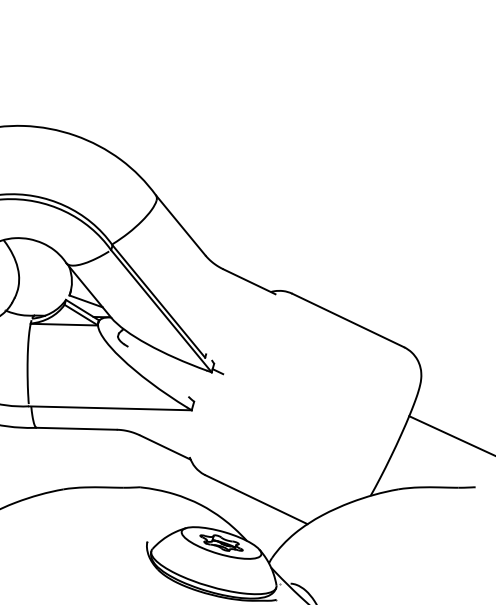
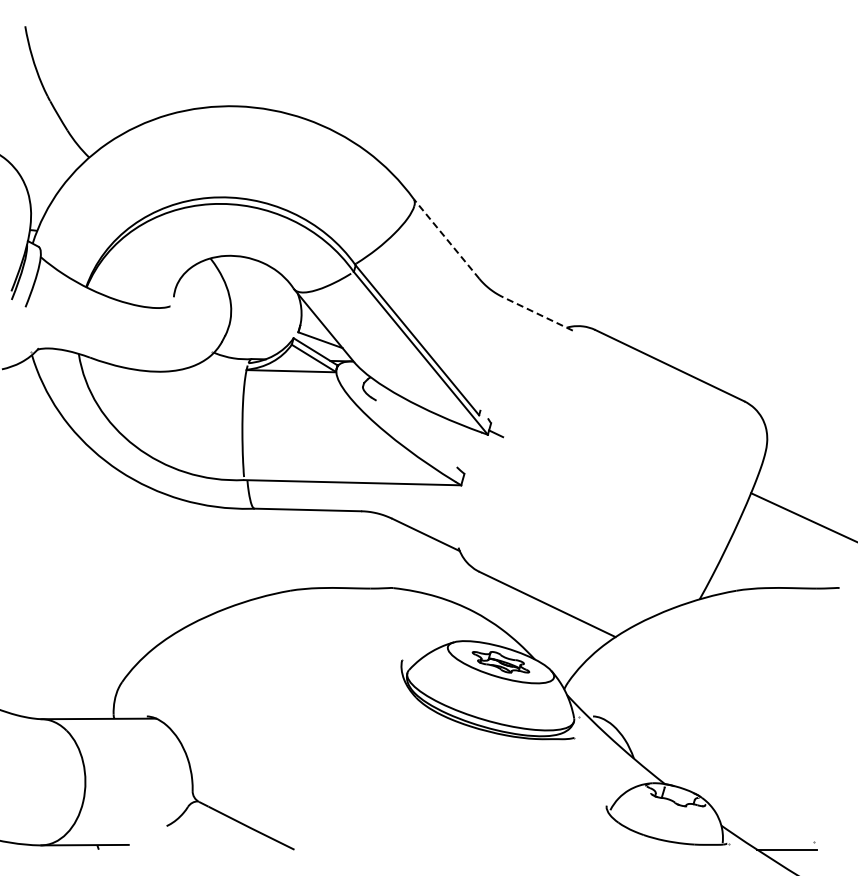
line: (180, 225) -> (446, 239), solid -> dashed
line: (249, 282) -> (538, 314), solid -> dashed

